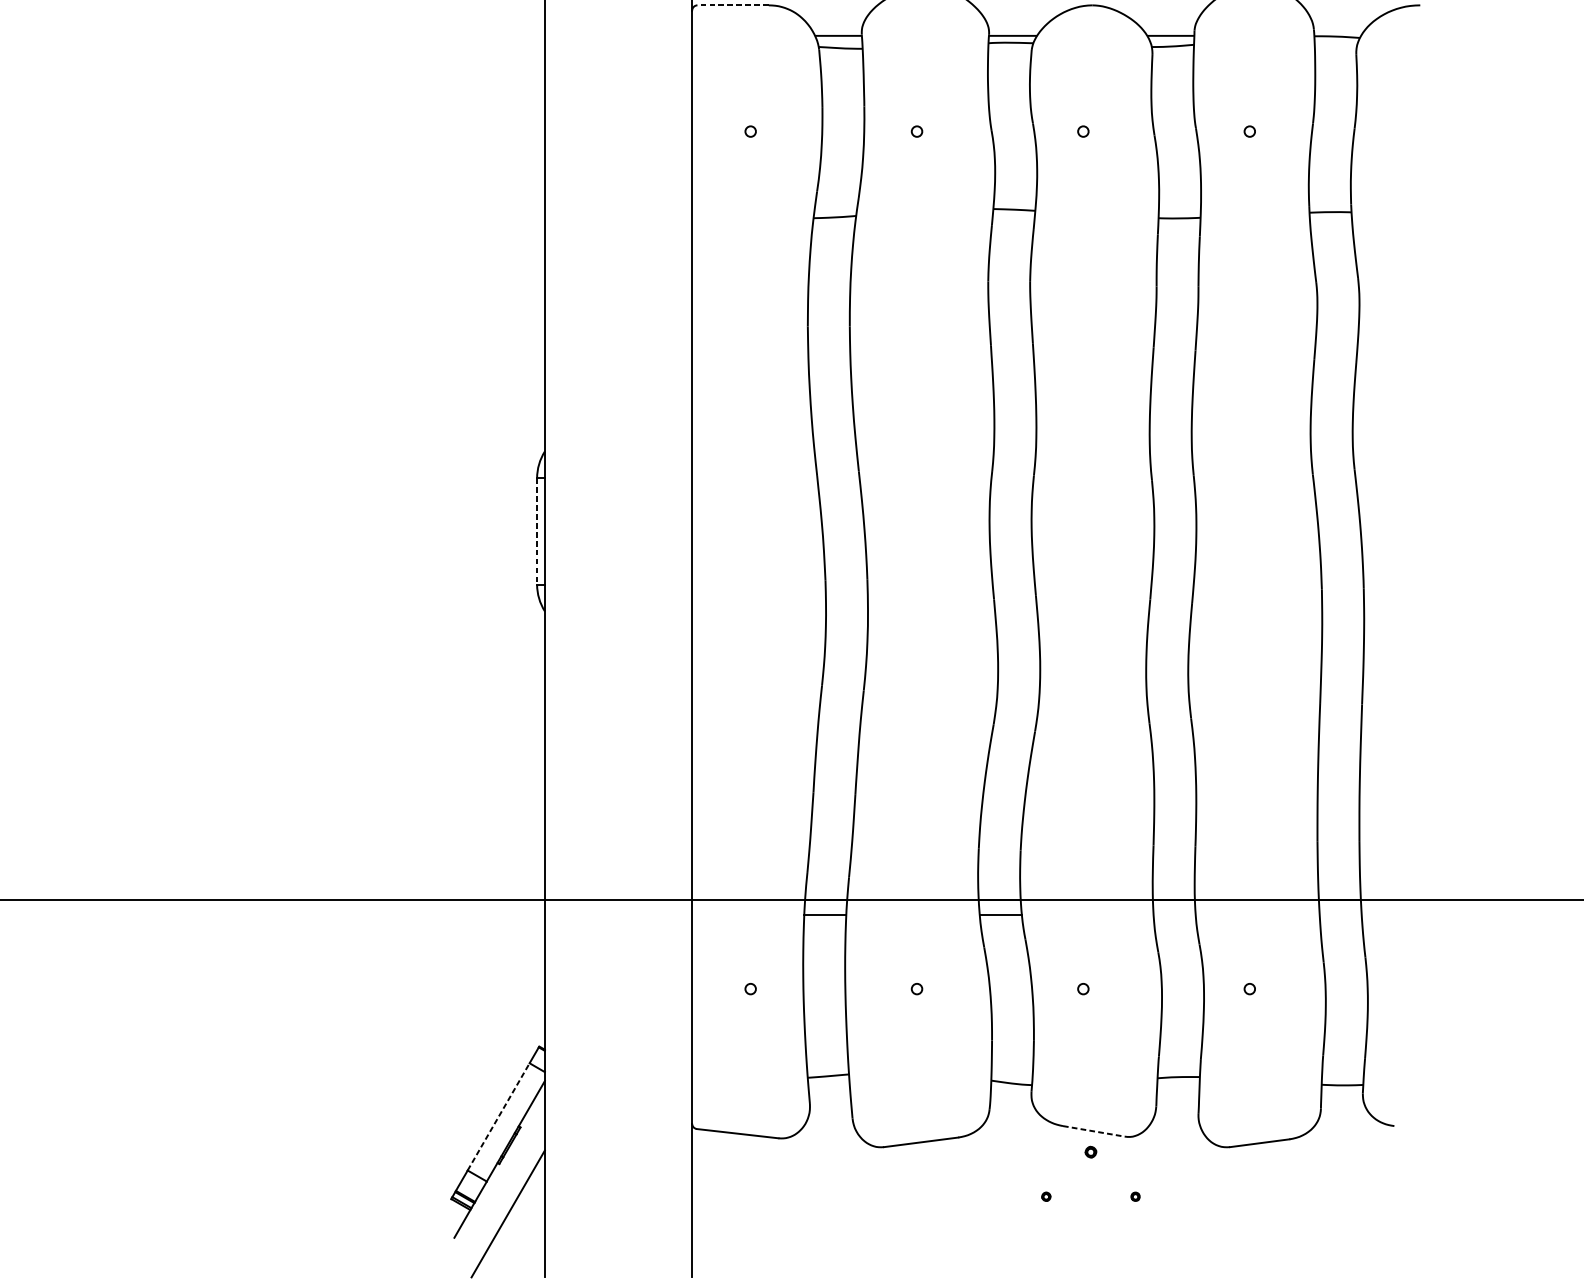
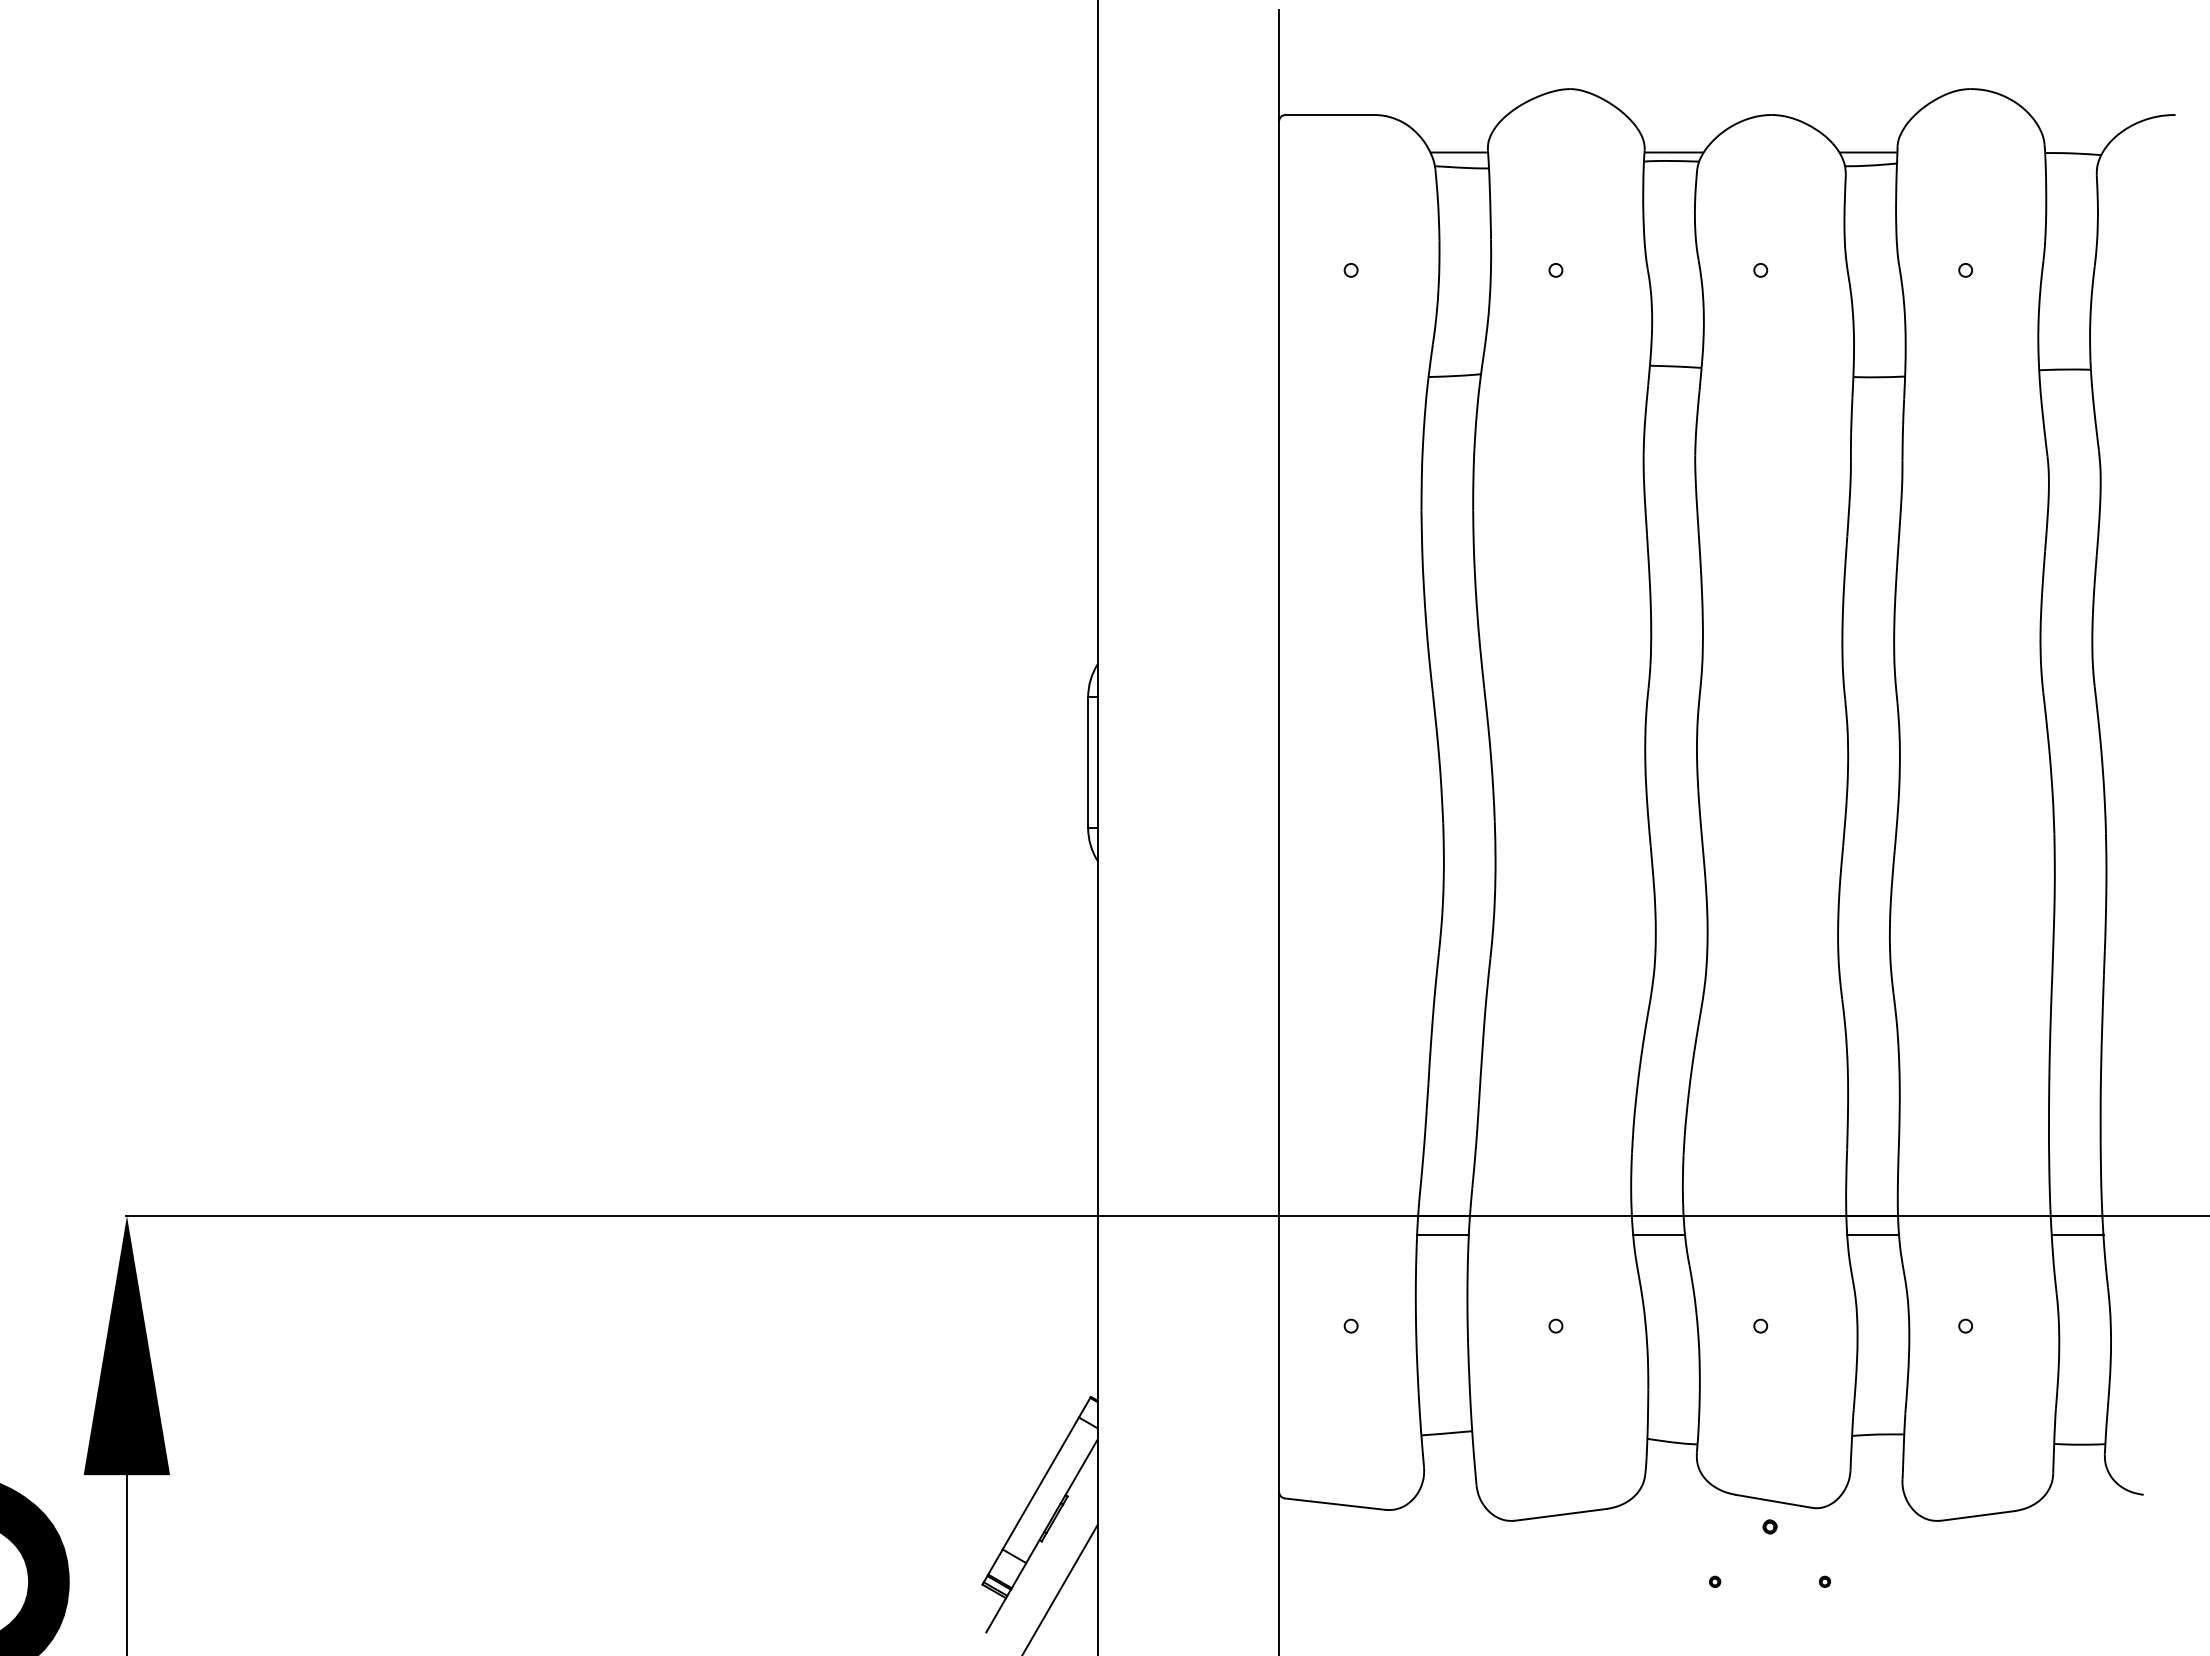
line: (733, 4) -> (1329, 114), dashed -> solid
line: (537, 532) -> (1088, 763), dashed -> solid
line: (1174, 915) -> (1873, 1235), added
line: (1340, 915) -> (2077, 1235), added
line: (499, 1116) -> (1041, 1483), dashed -> solid
line: (1093, 1131) -> (1773, 1501), dashed -> solid

